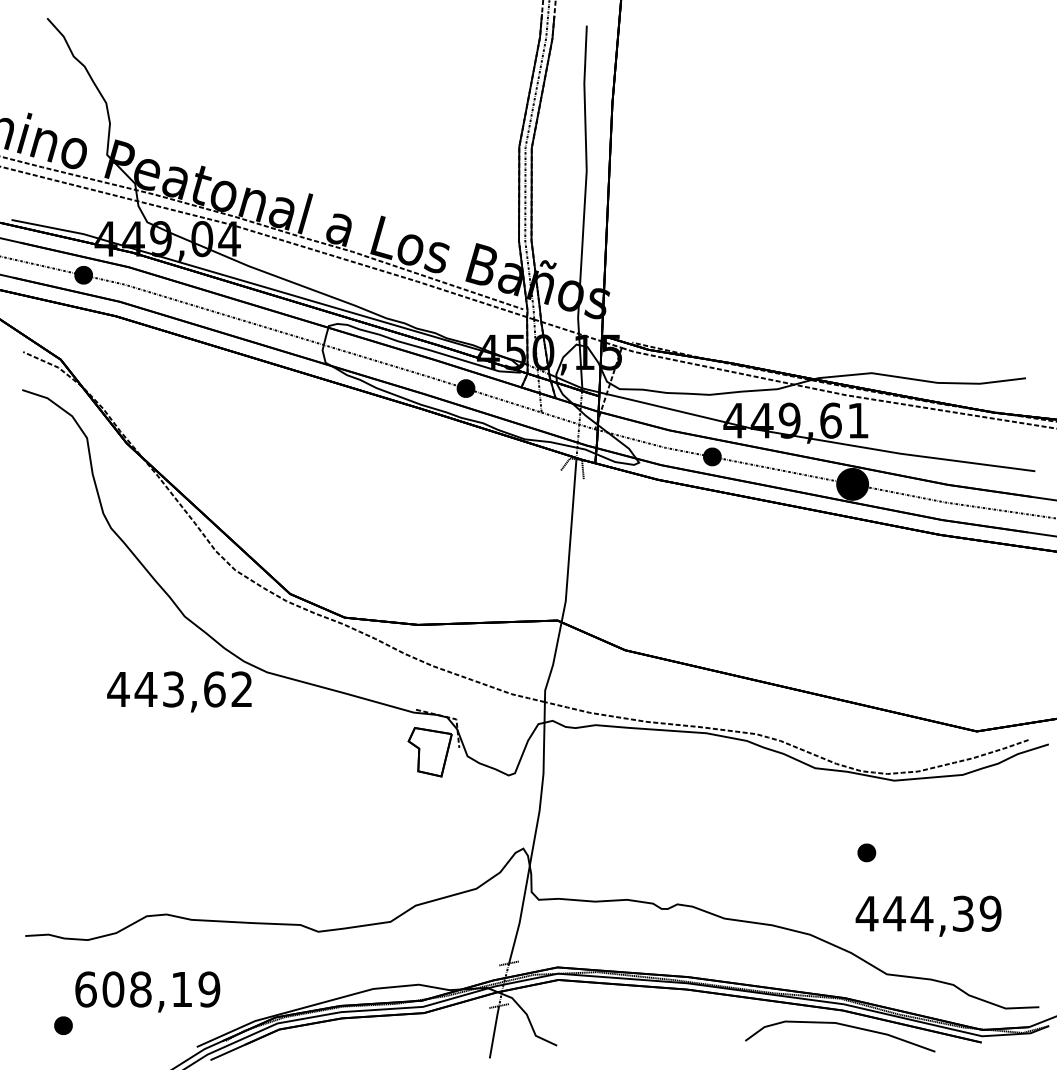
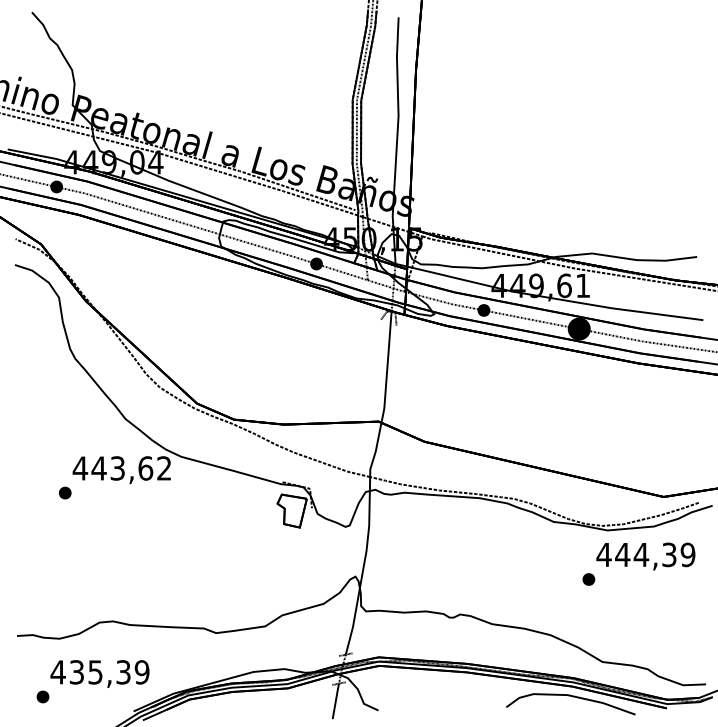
part: (96, 724) -> (65, 492), added
text: (928, 916) -> (645, 556), moved
text: (133, 989) -> (90, 672), 608,19 -> 435,39

